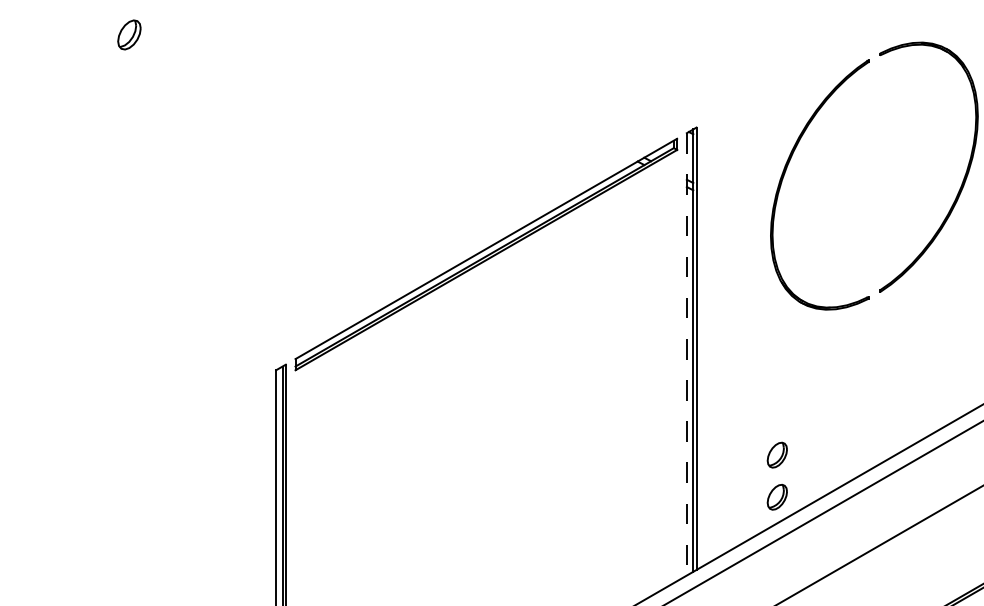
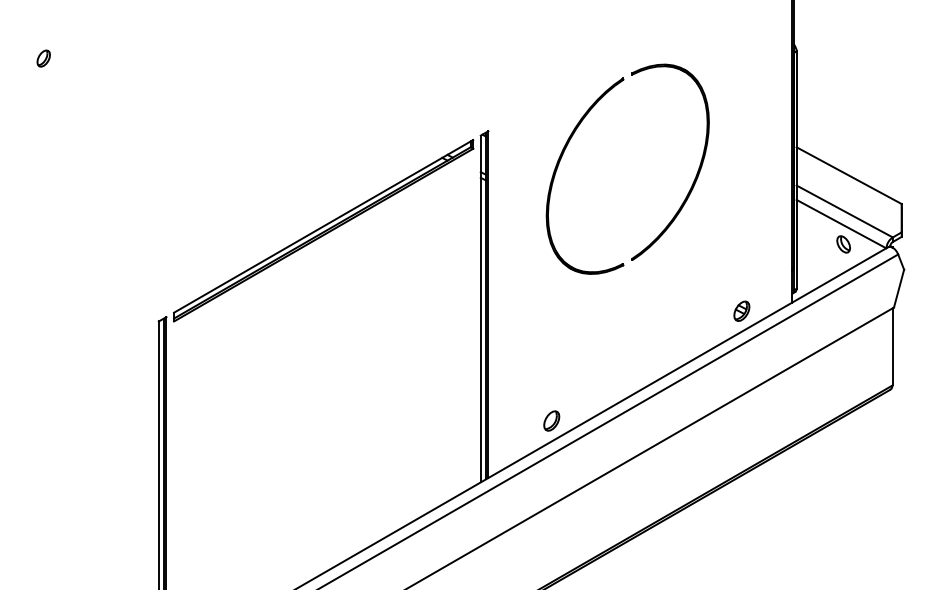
part: (128, 34) -> (43, 58), size x0.71
line: (686, 354) -> (480, 309), dashed -> solid
part: (777, 454) -> (551, 387), removed

